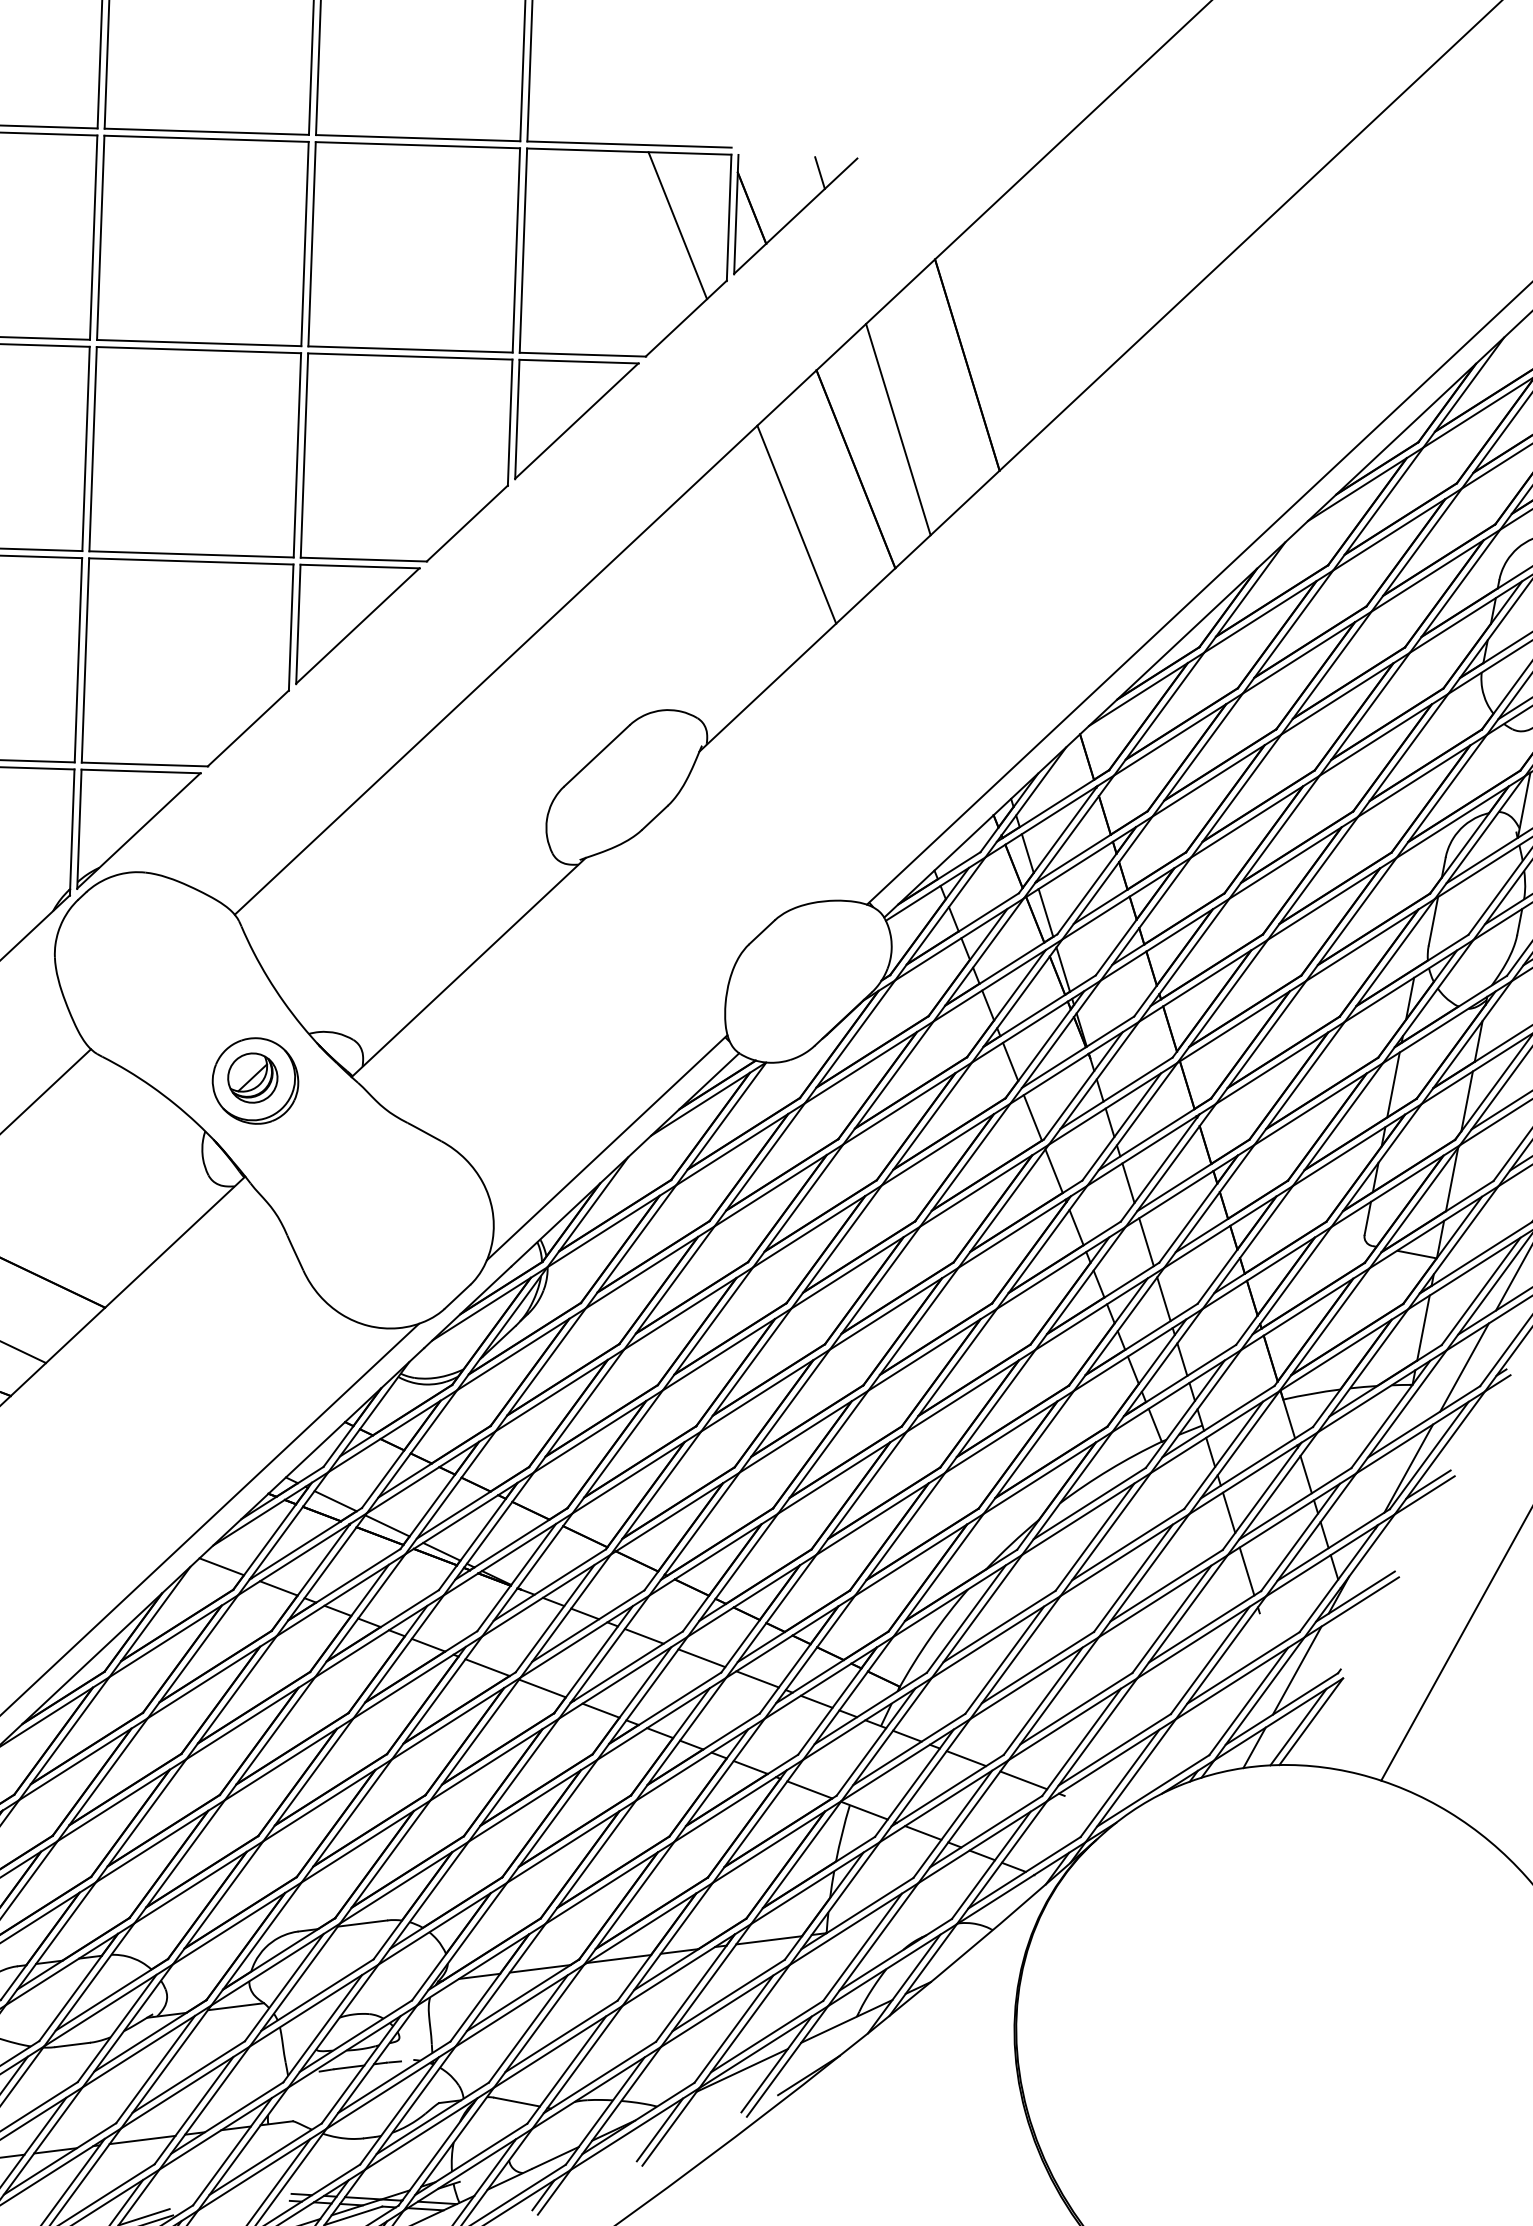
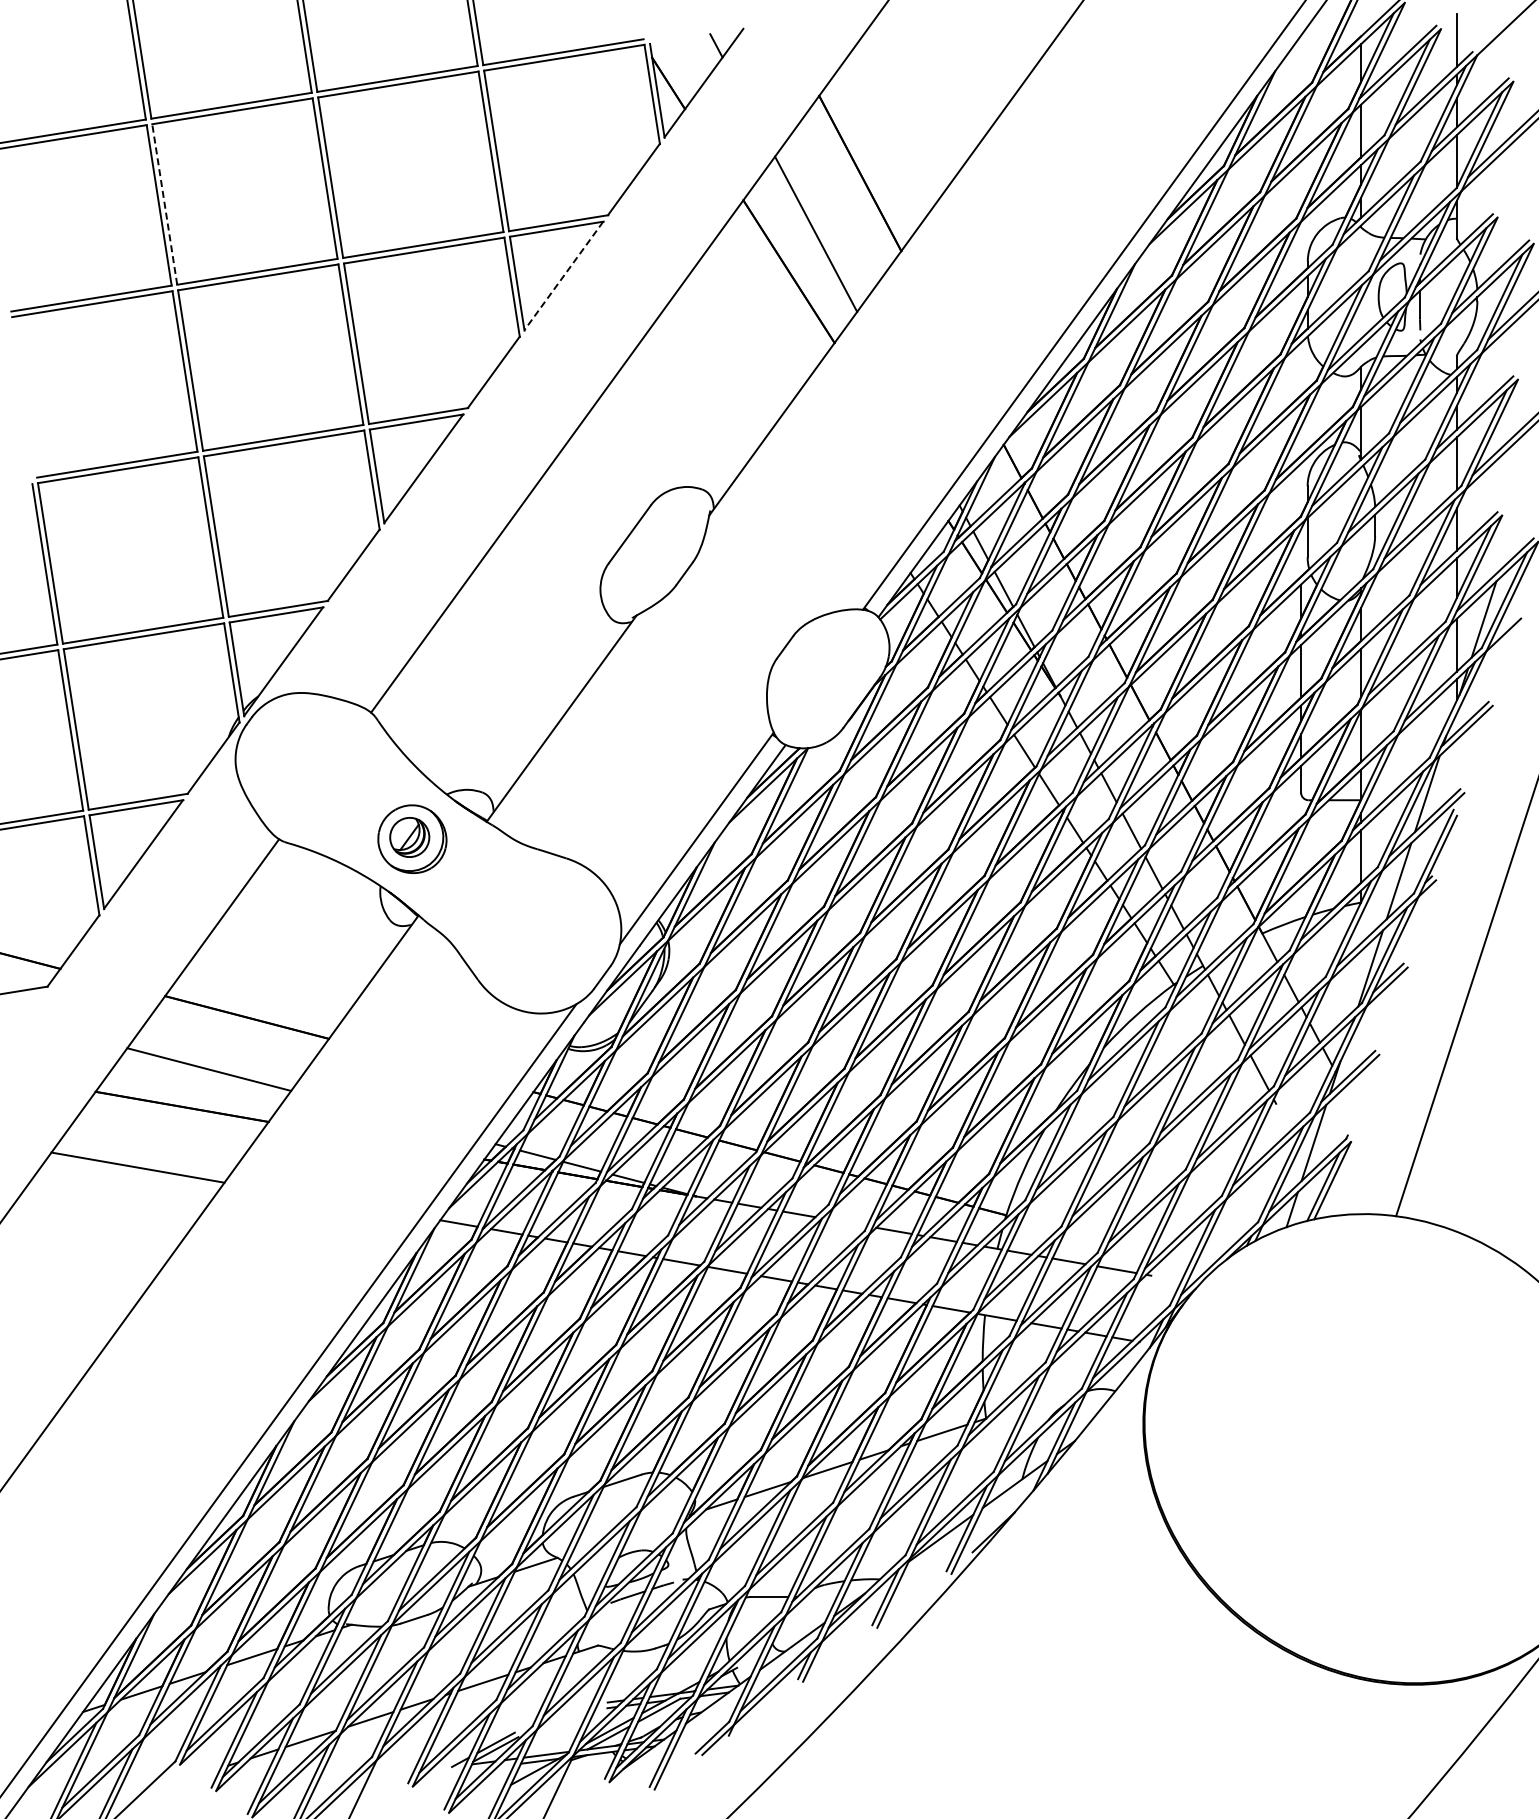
line: (677, 226) -> (613, 108), removed
line: (100, 237) -> (164, 204), solid -> dashed
line: (576, 421) -> (563, 276), solid -> dashed
line: (796, 524) -> (750, 323), removed
line: (702, 1657) -> (847, 1222), removed

